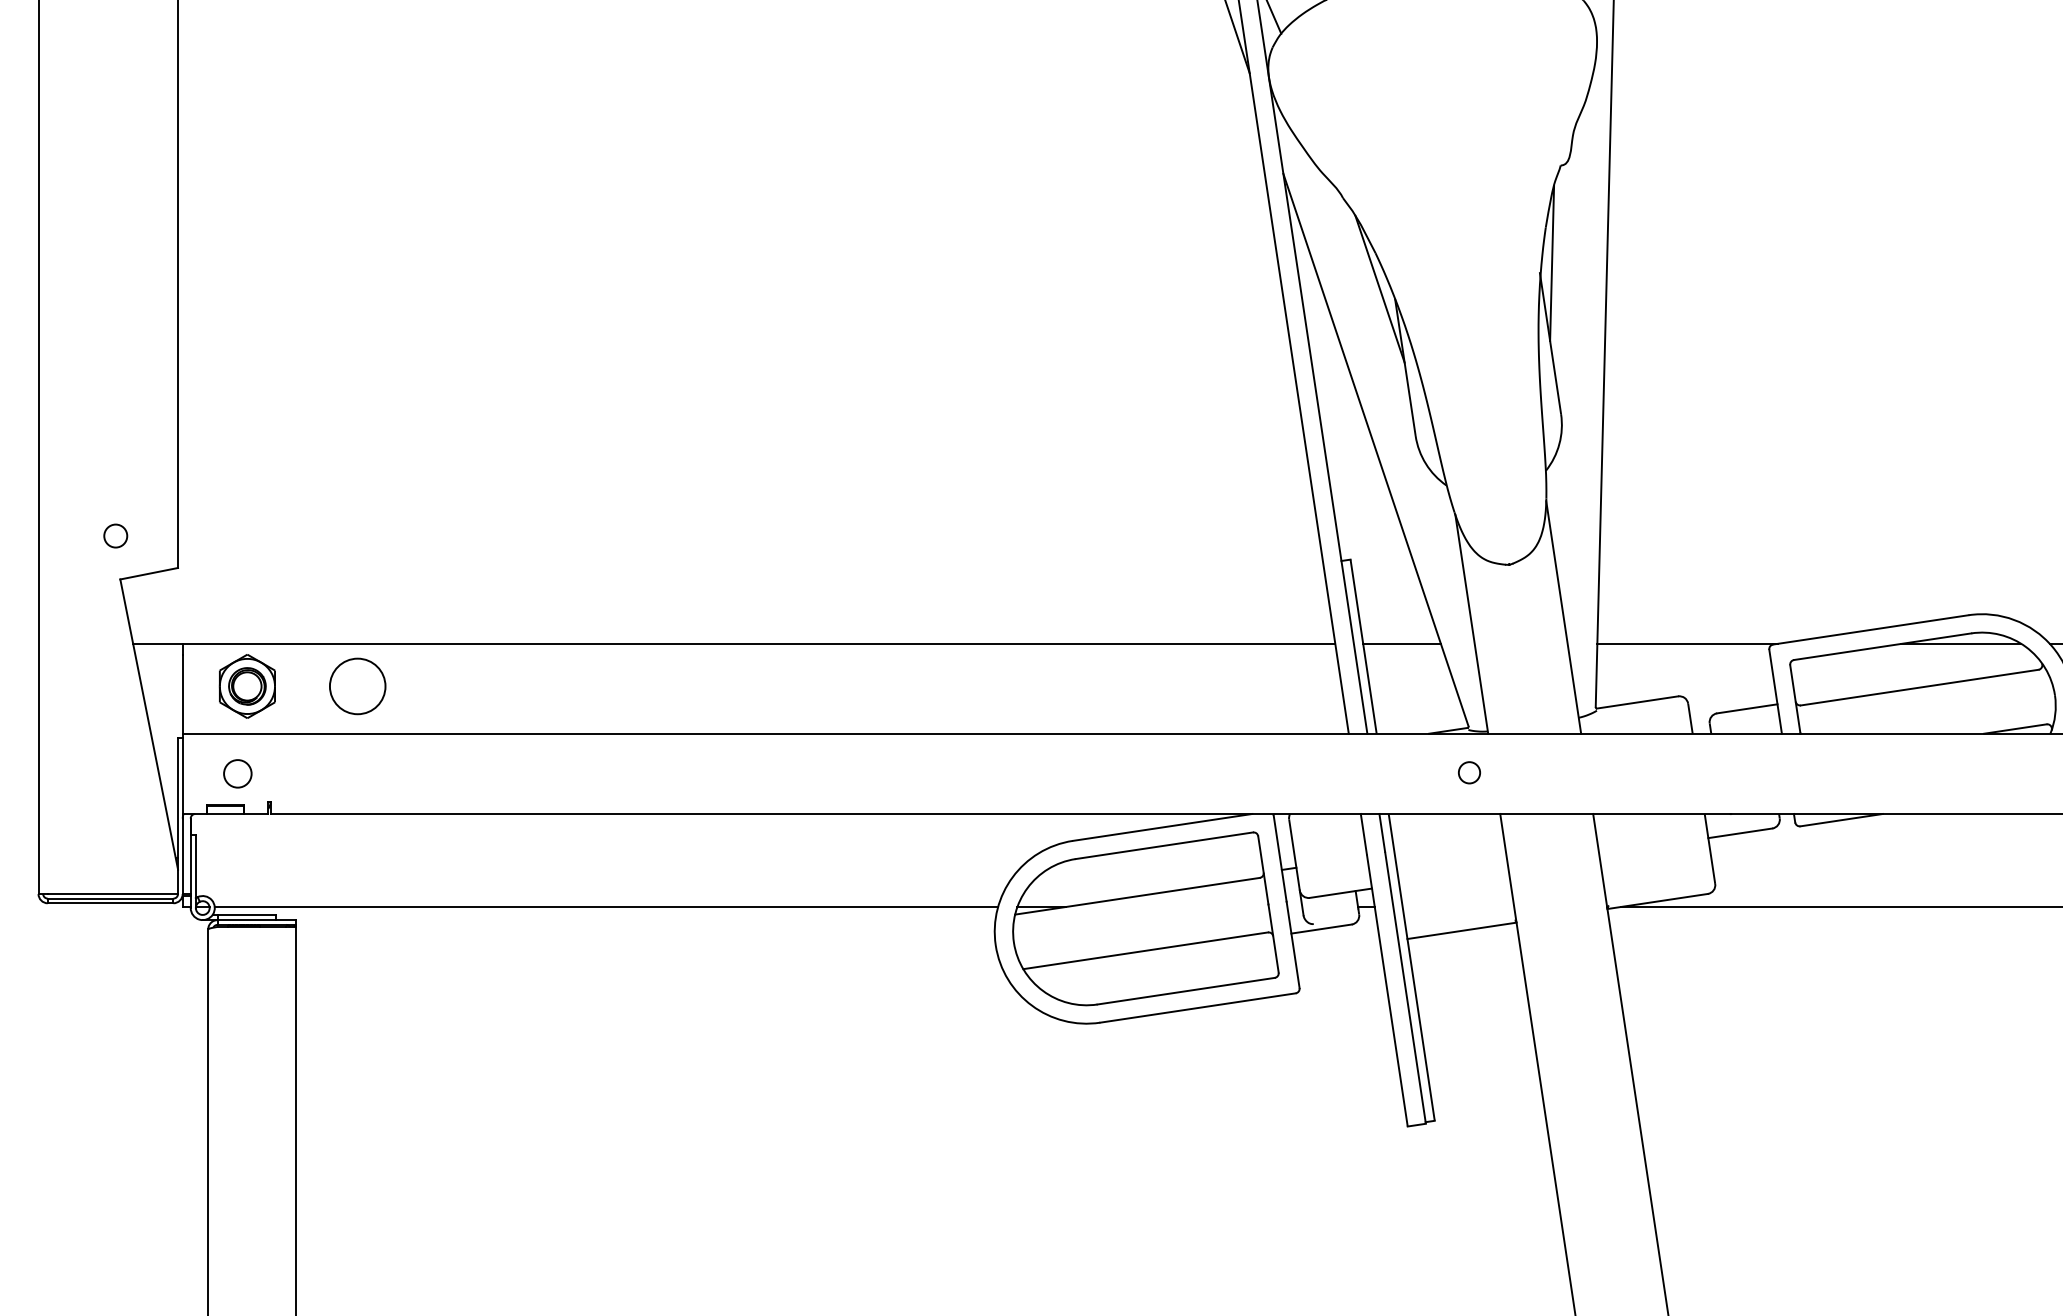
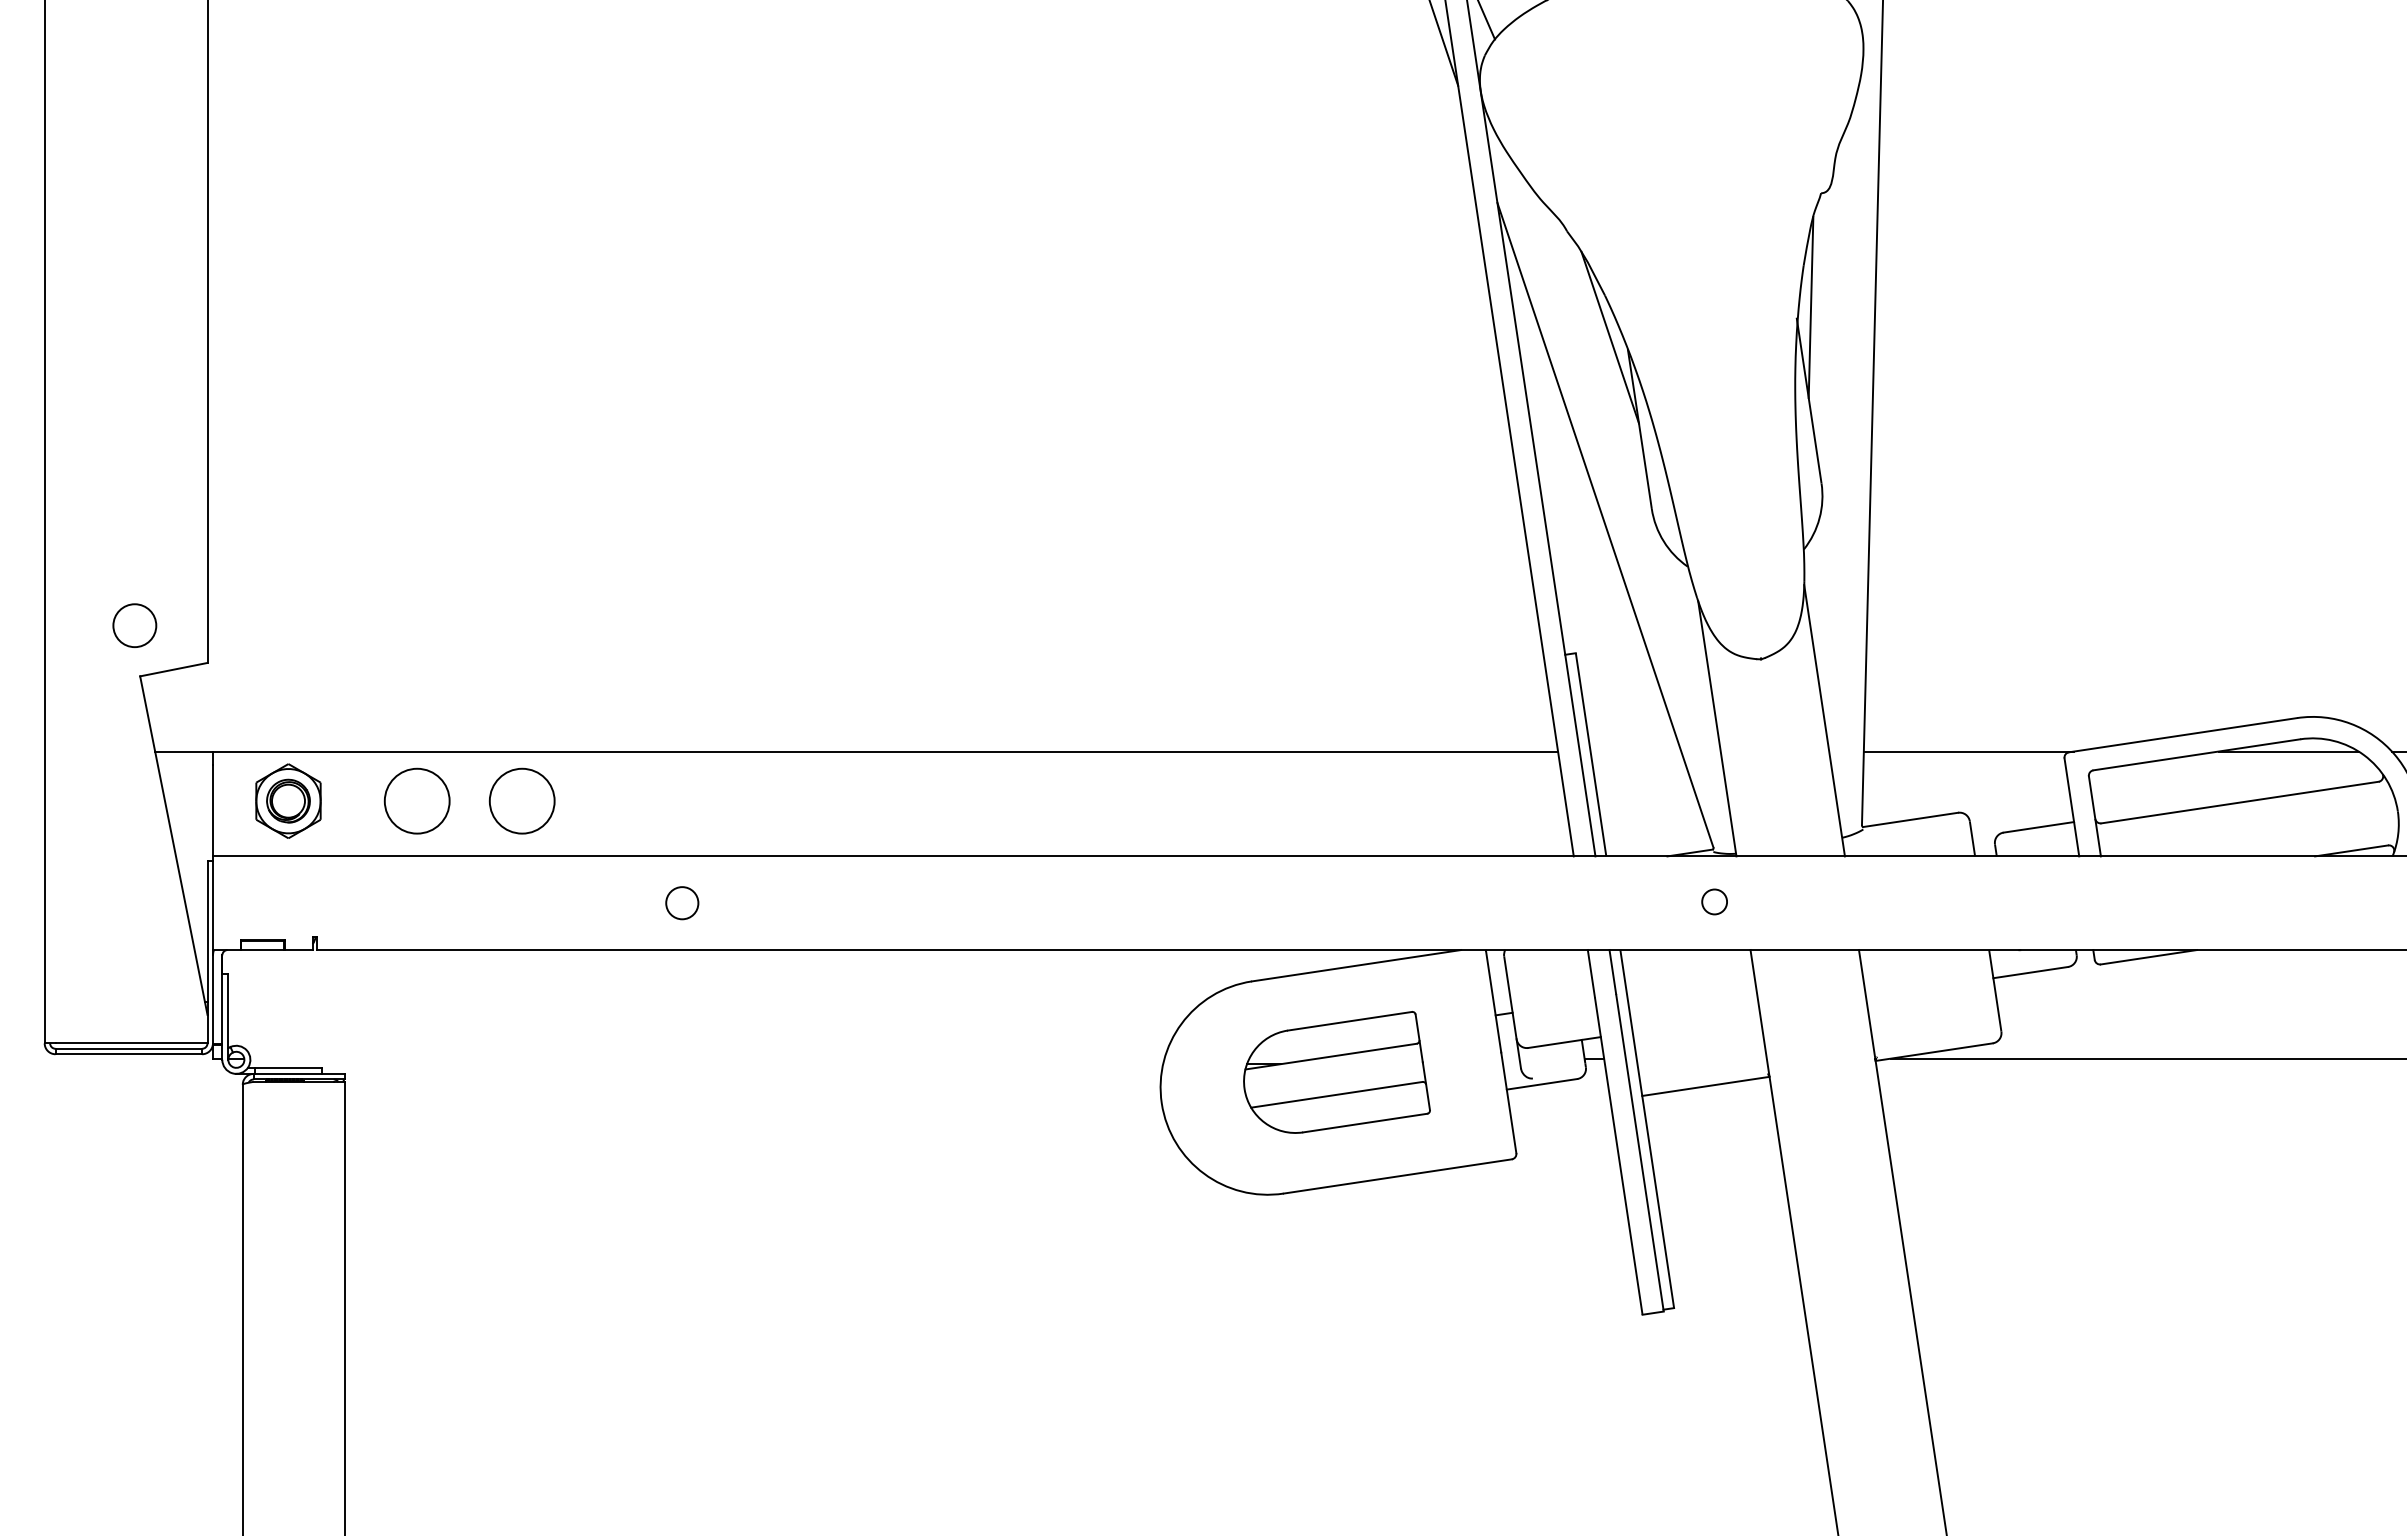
circle: (115, 535) -> (134, 625), size x1.6
line: (1401, 643) -> (1635, 751), removed
circle: (447, 685) -> (521, 800), added
circle: (238, 774) -> (682, 903), moved
line: (606, 906) -> (707, 1058), removed
part: (1145, 918) -> (1336, 1072), size x0.6

